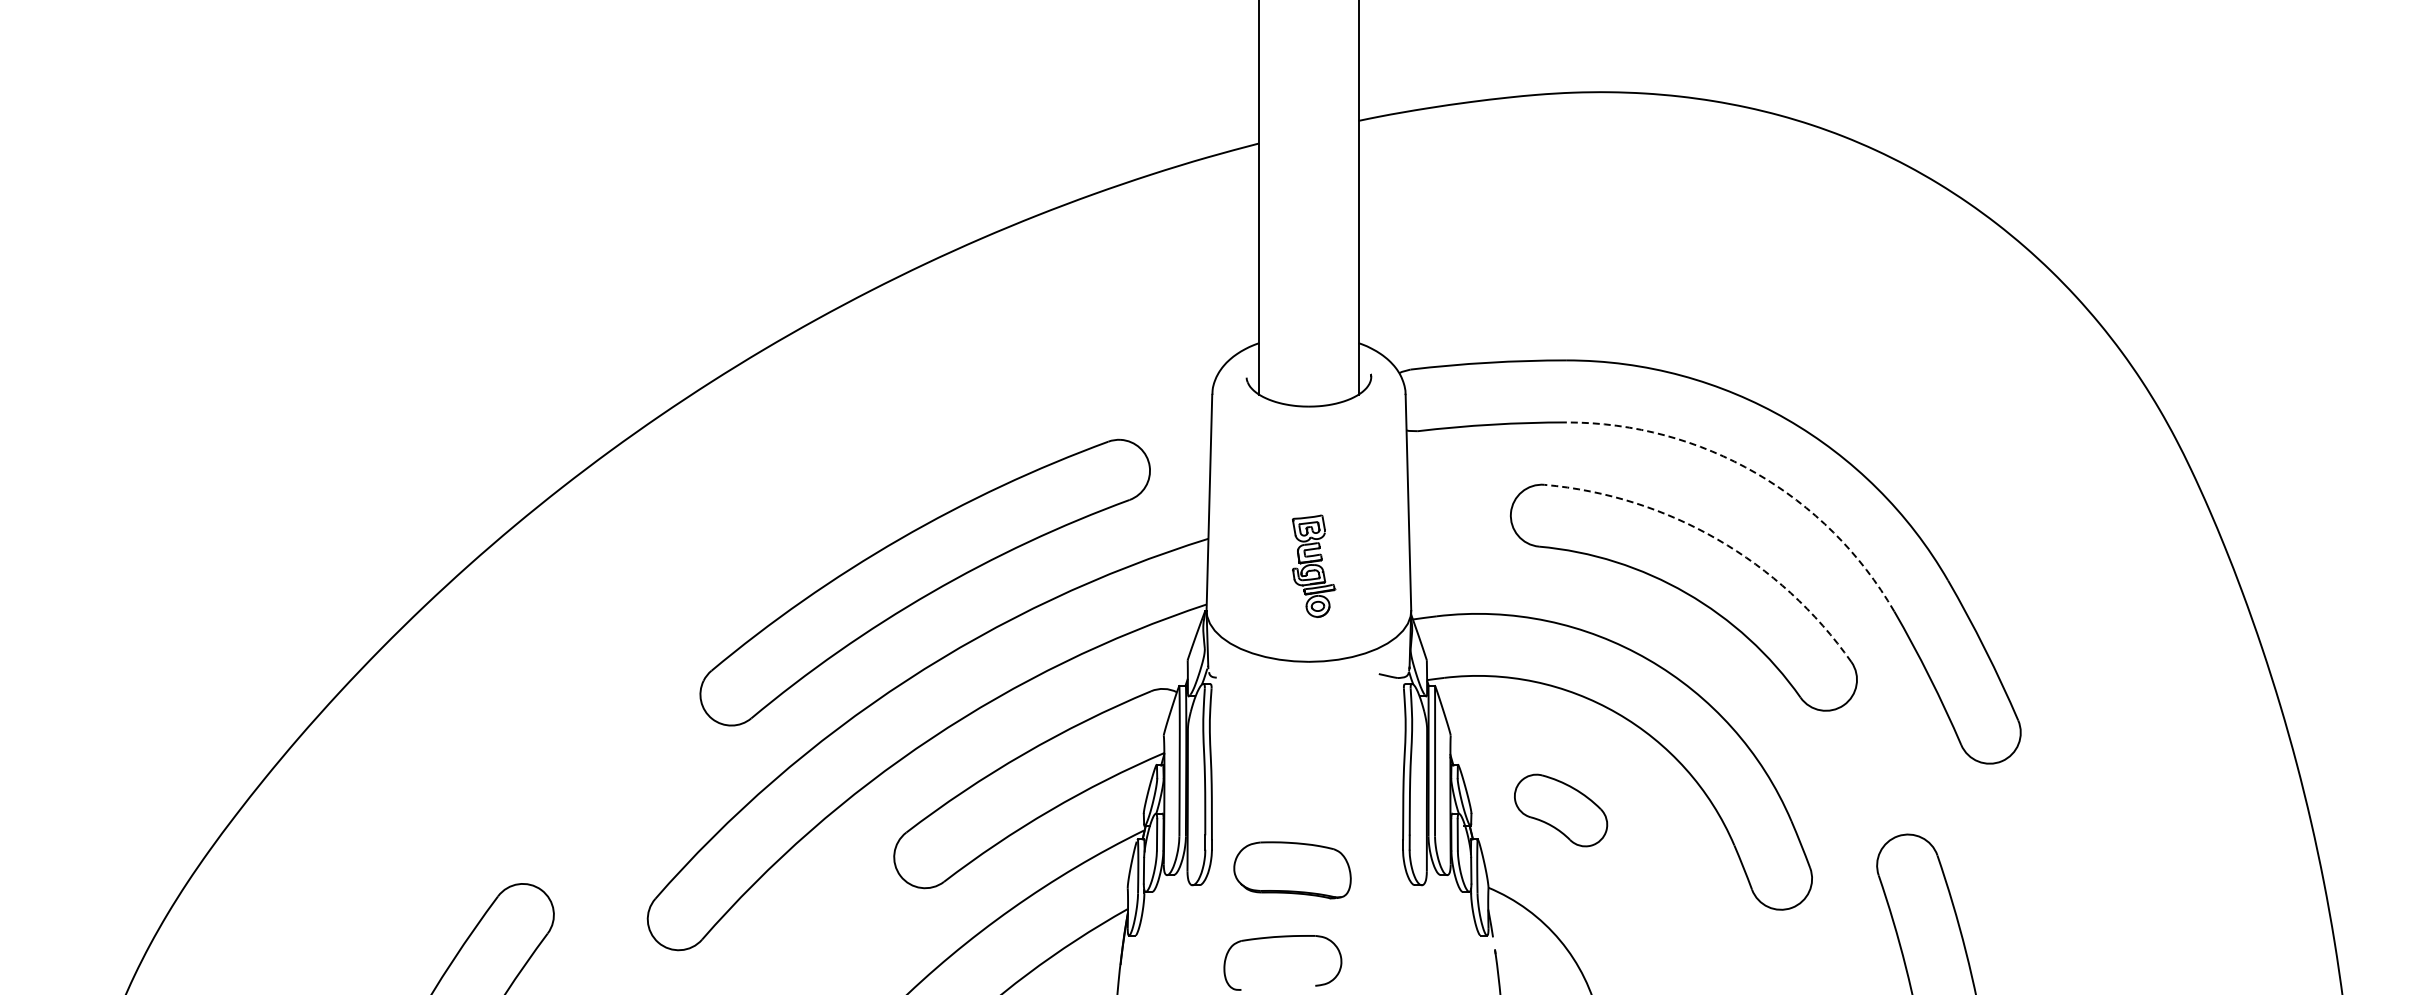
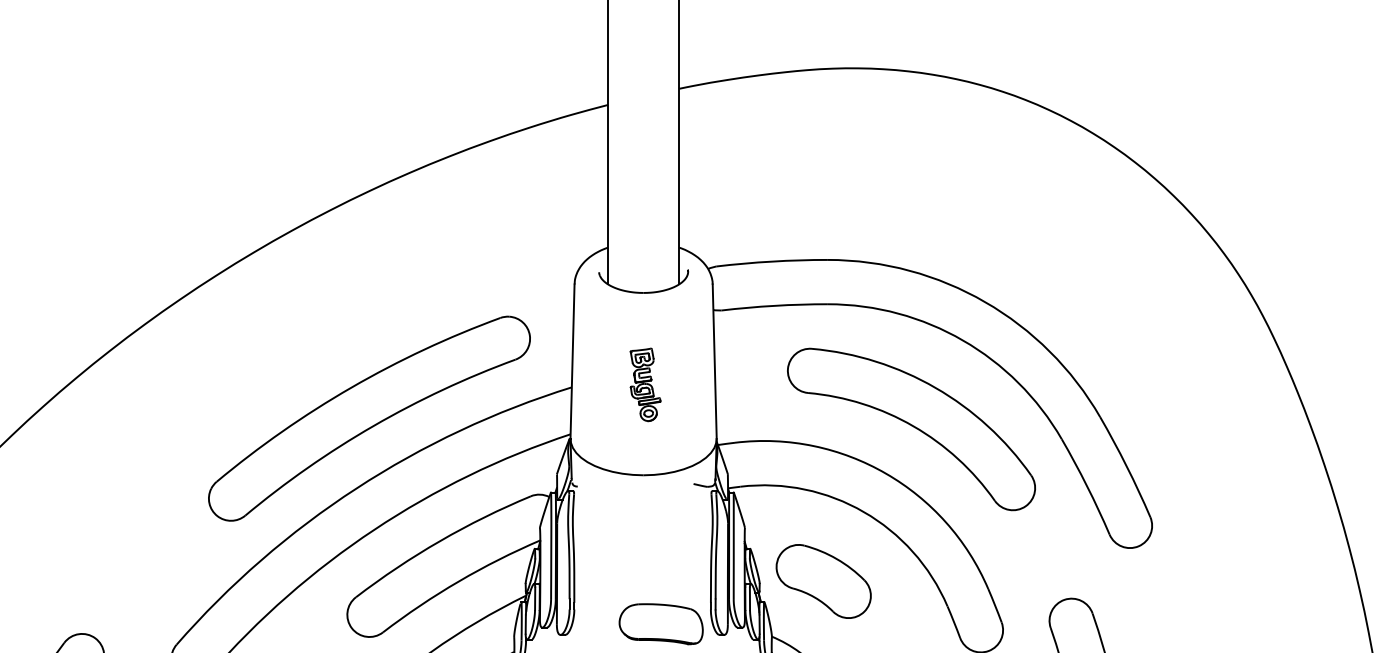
arc: (1755, 473) -> (962, 340), dashed -> solid
arc: (1717, 539) -> (935, 387), dashed -> solid
part: (1314, 565) -> (646, 384), moved
part: (1560, 810) -> (823, 581), size x1.43
part: (1292, 870) -> (661, 624), moved

